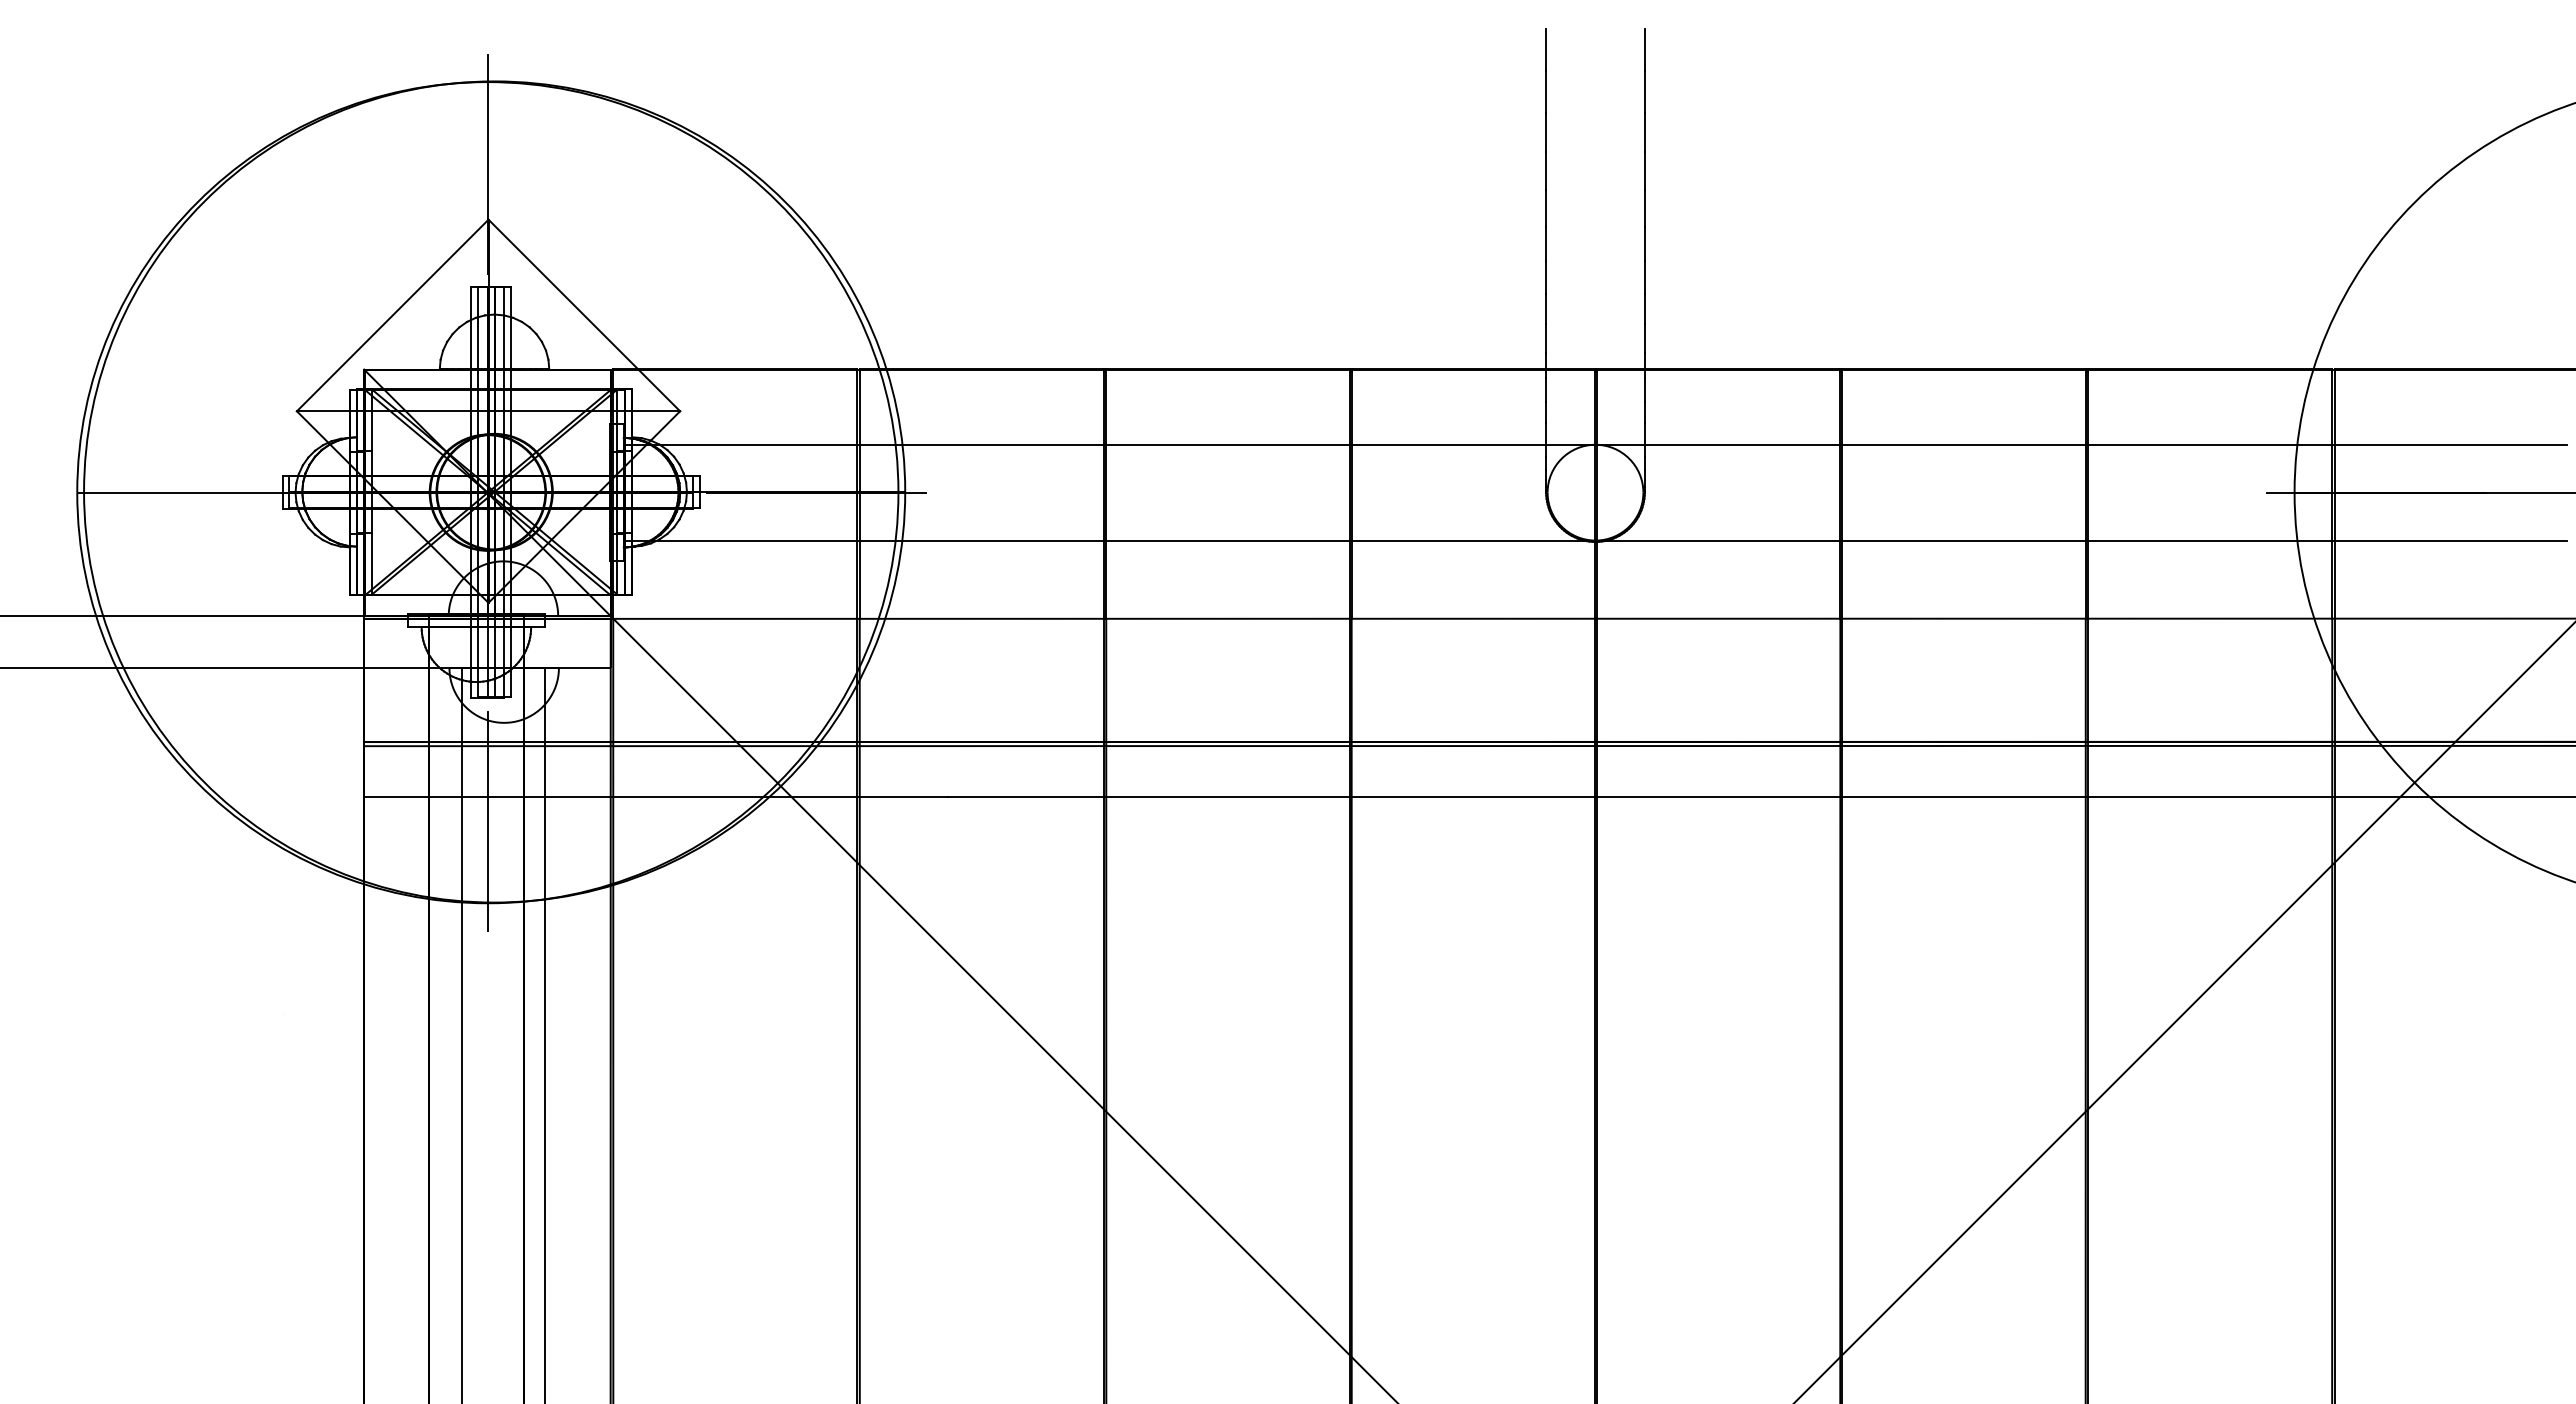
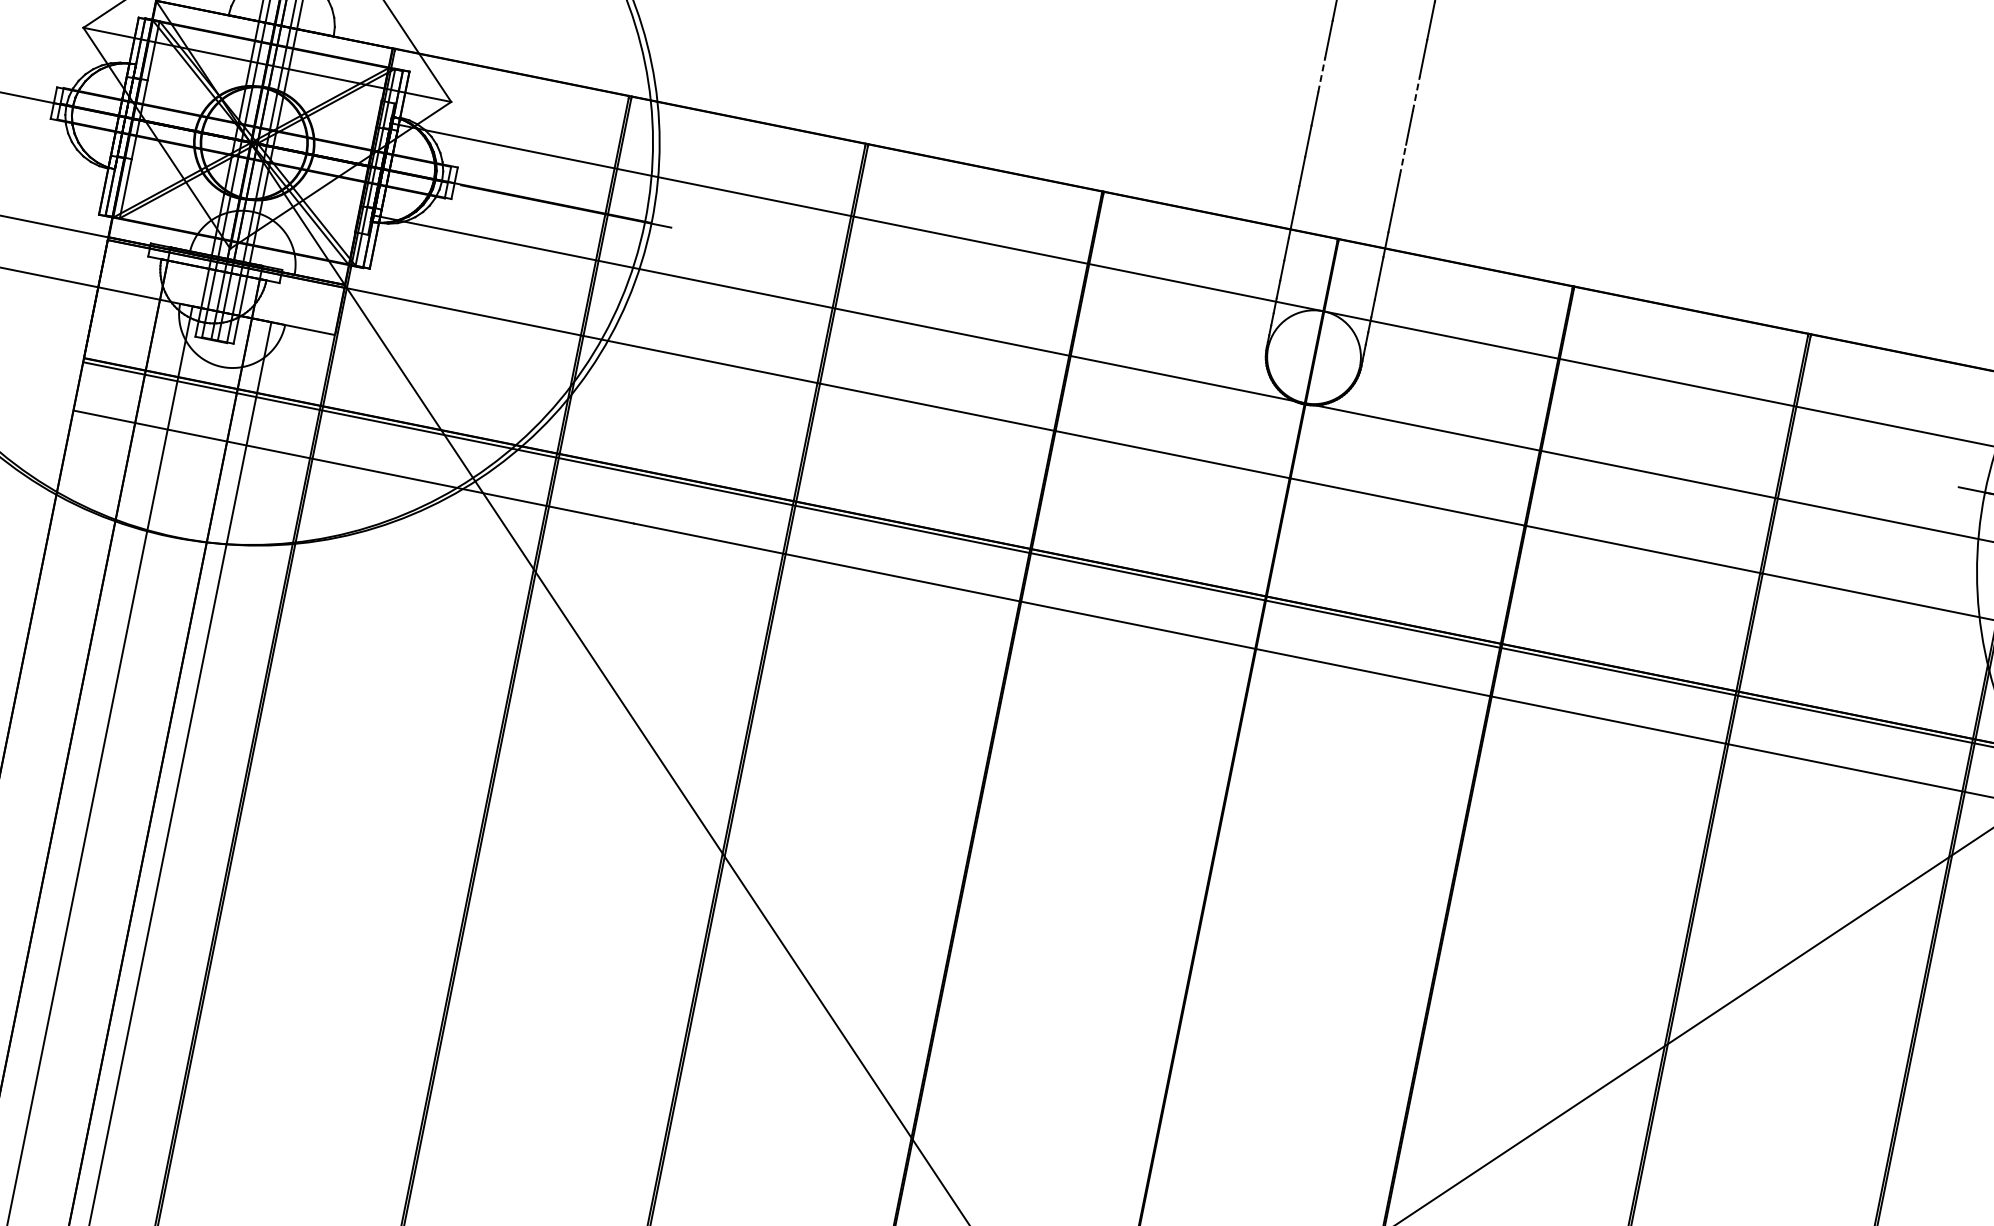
line: (1546, 208) -> (1322, 74), solid -> dashed
line: (1644, 208) -> (1416, 93), solid -> dashed
line: (1644, 277) -> (1402, 160), solid -> dashed
line: (487, 820) -> (187, 457), removed

